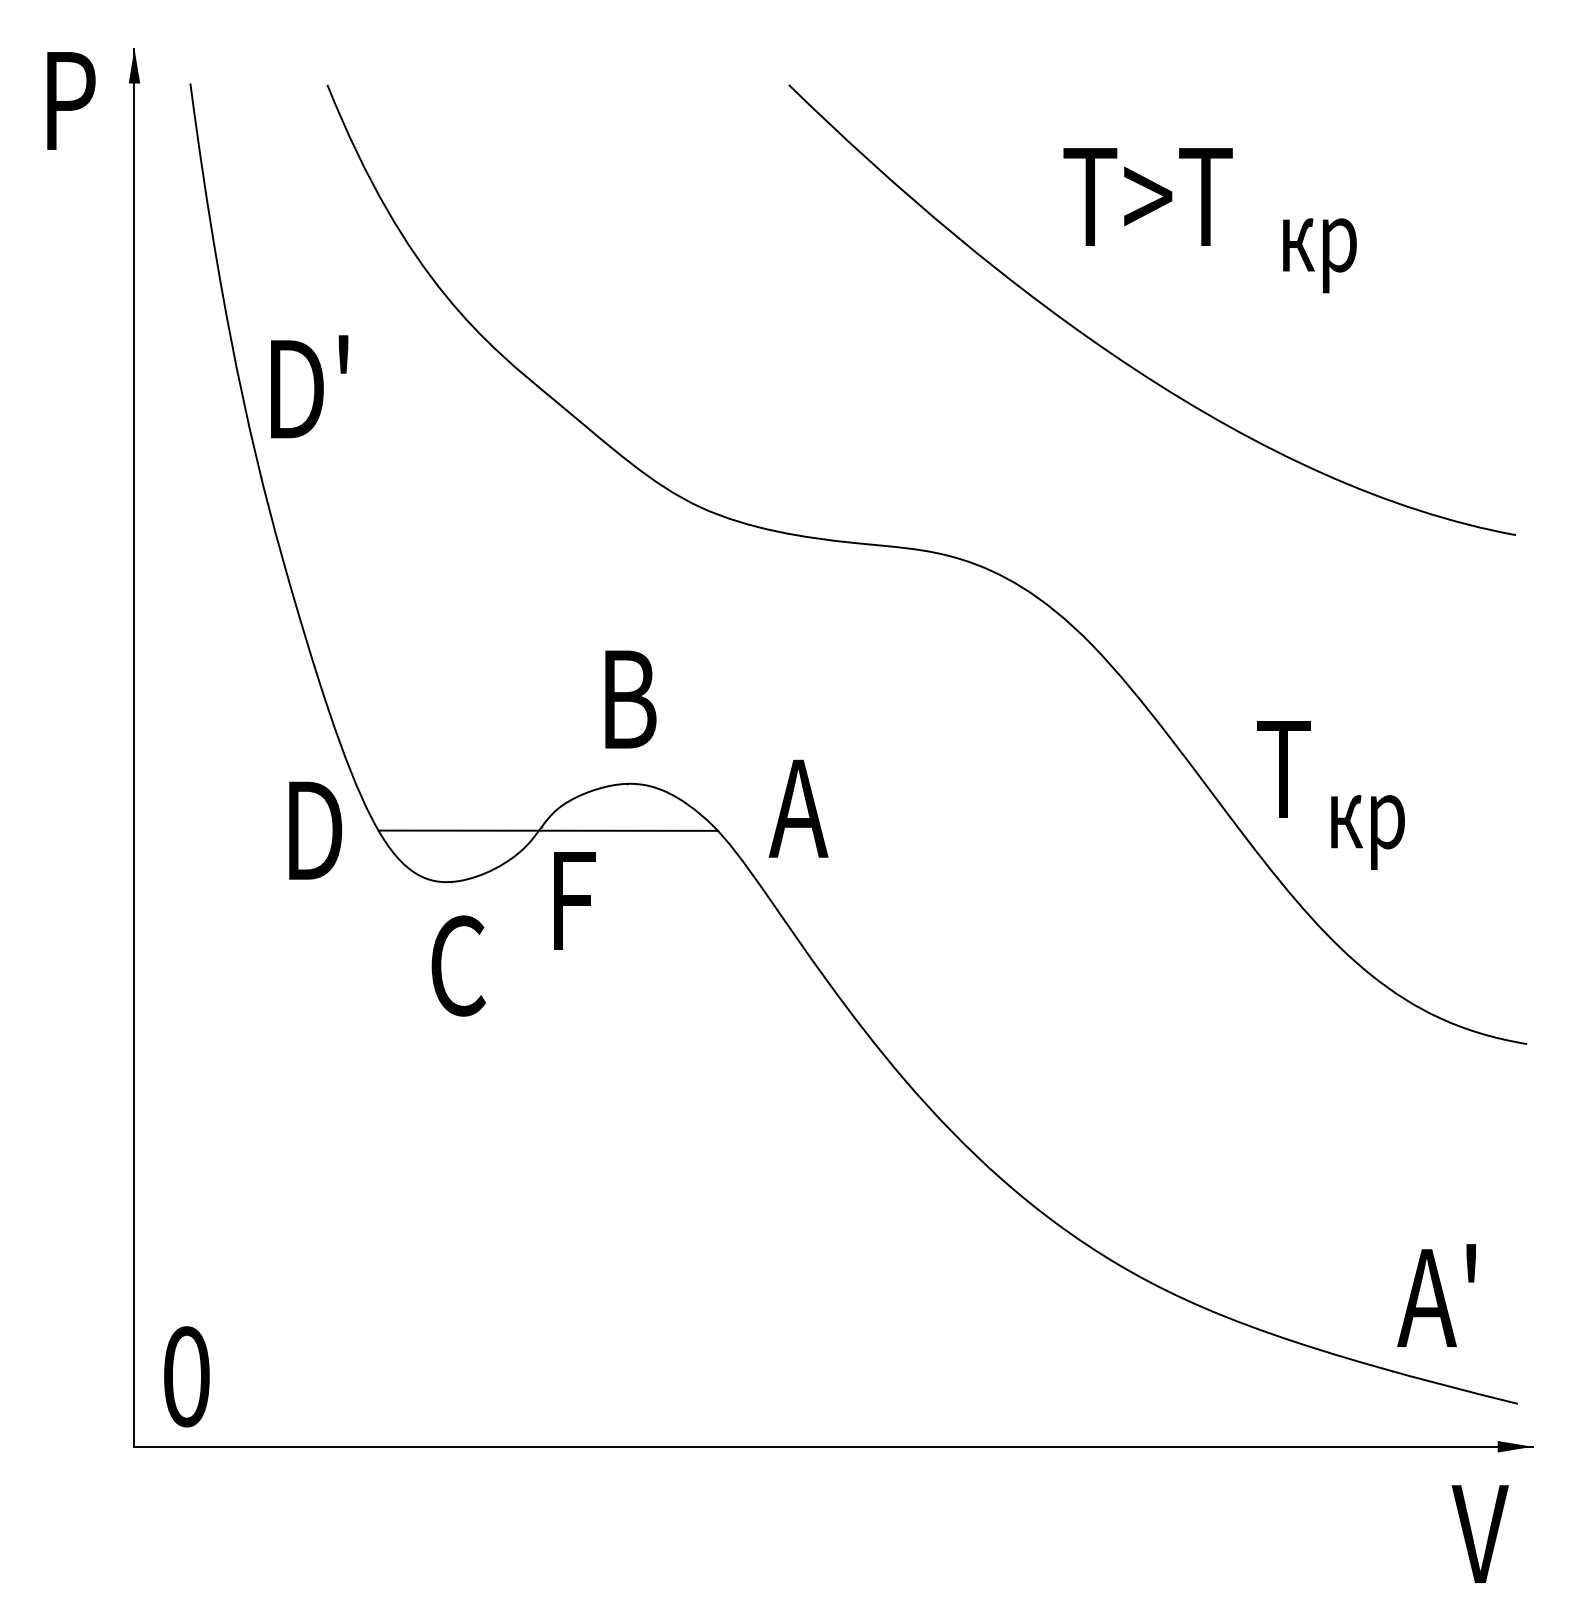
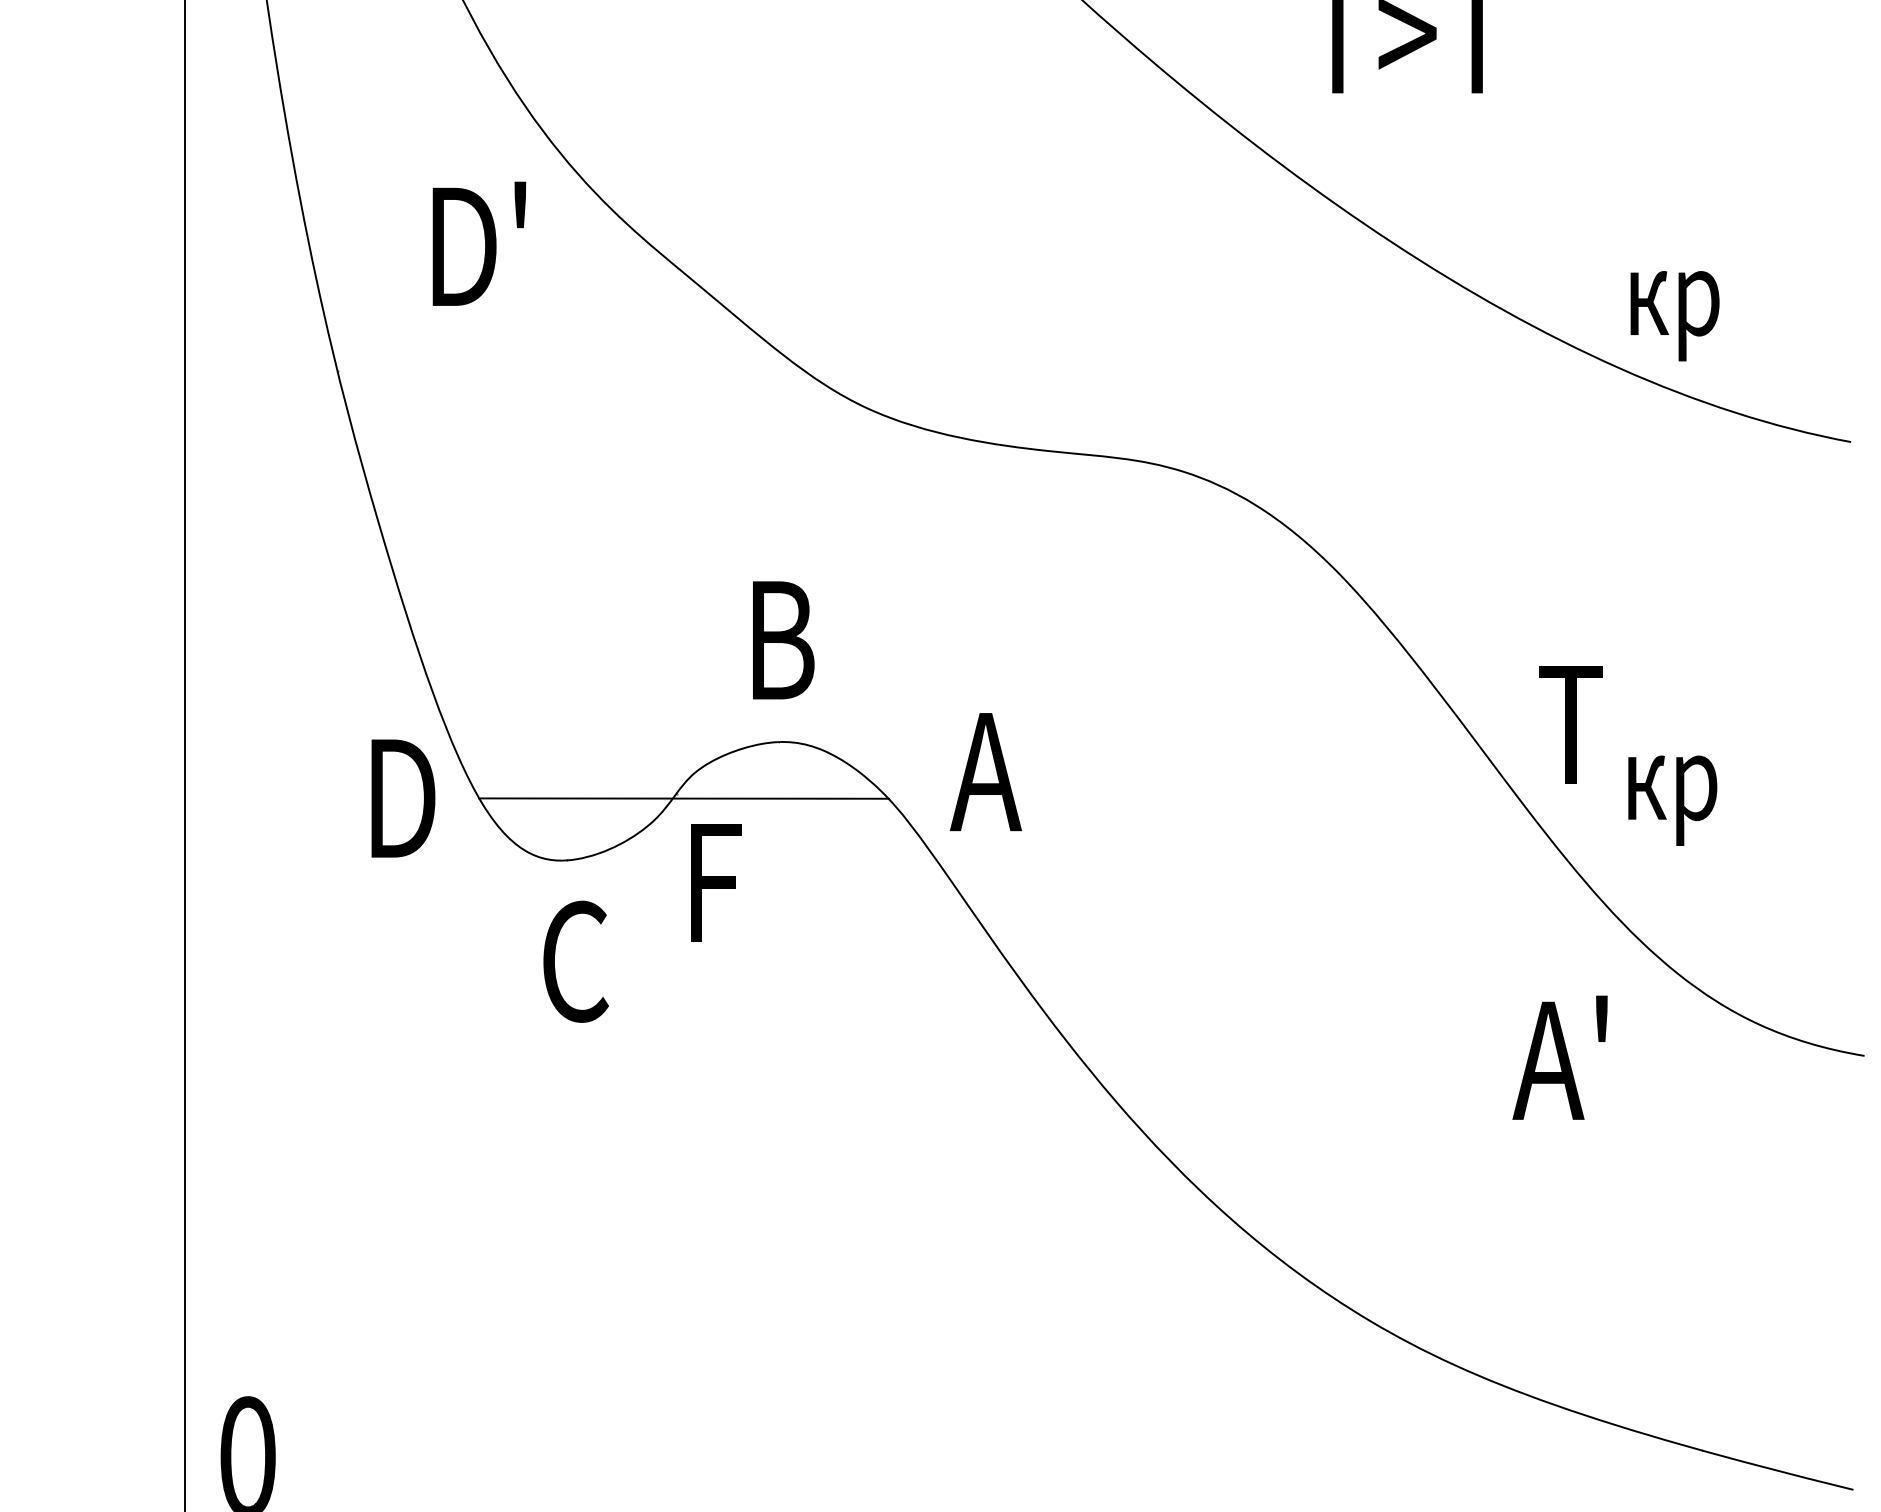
text: (1319, 255) -> (1674, 315), moved
text: (309, 386) -> (479, 243), moved
text: (1436, 1295) -> (1559, 1057), moved

